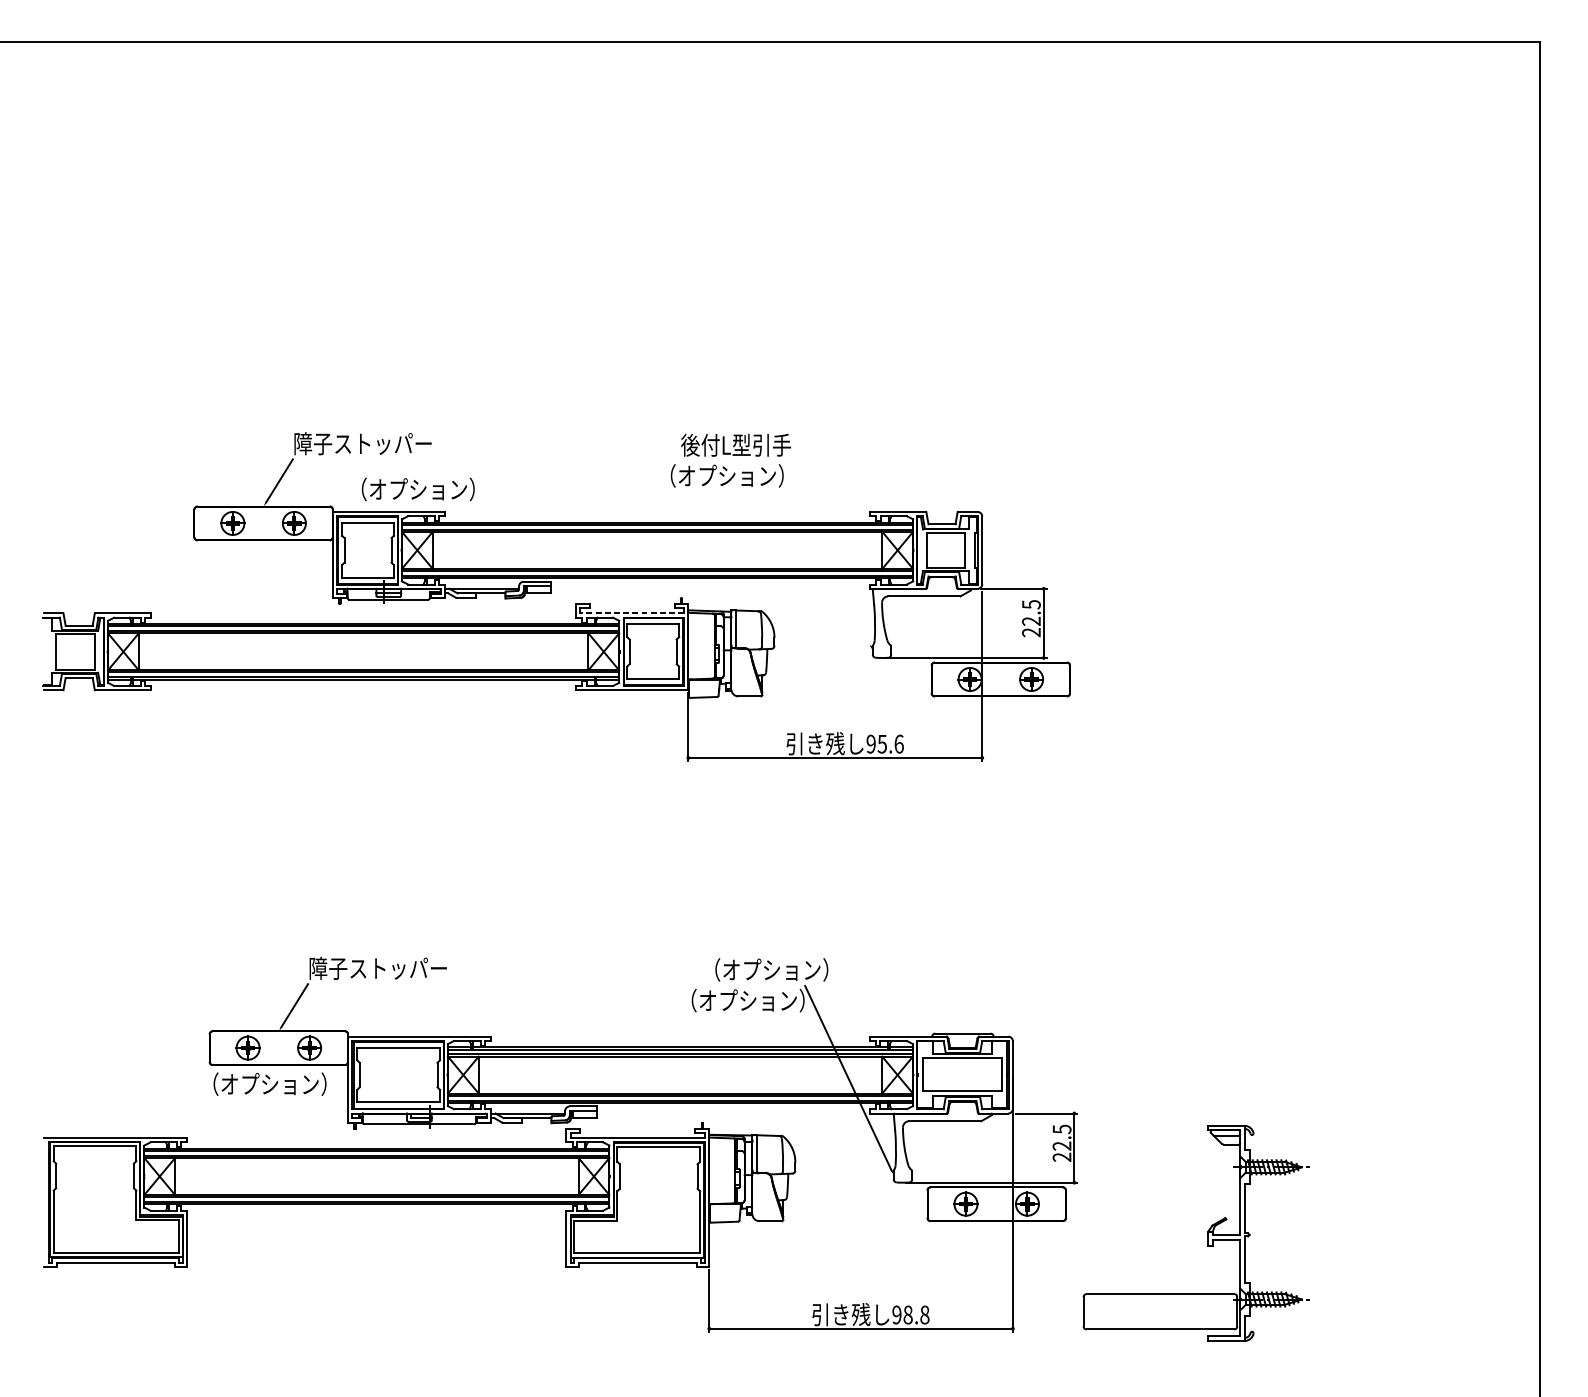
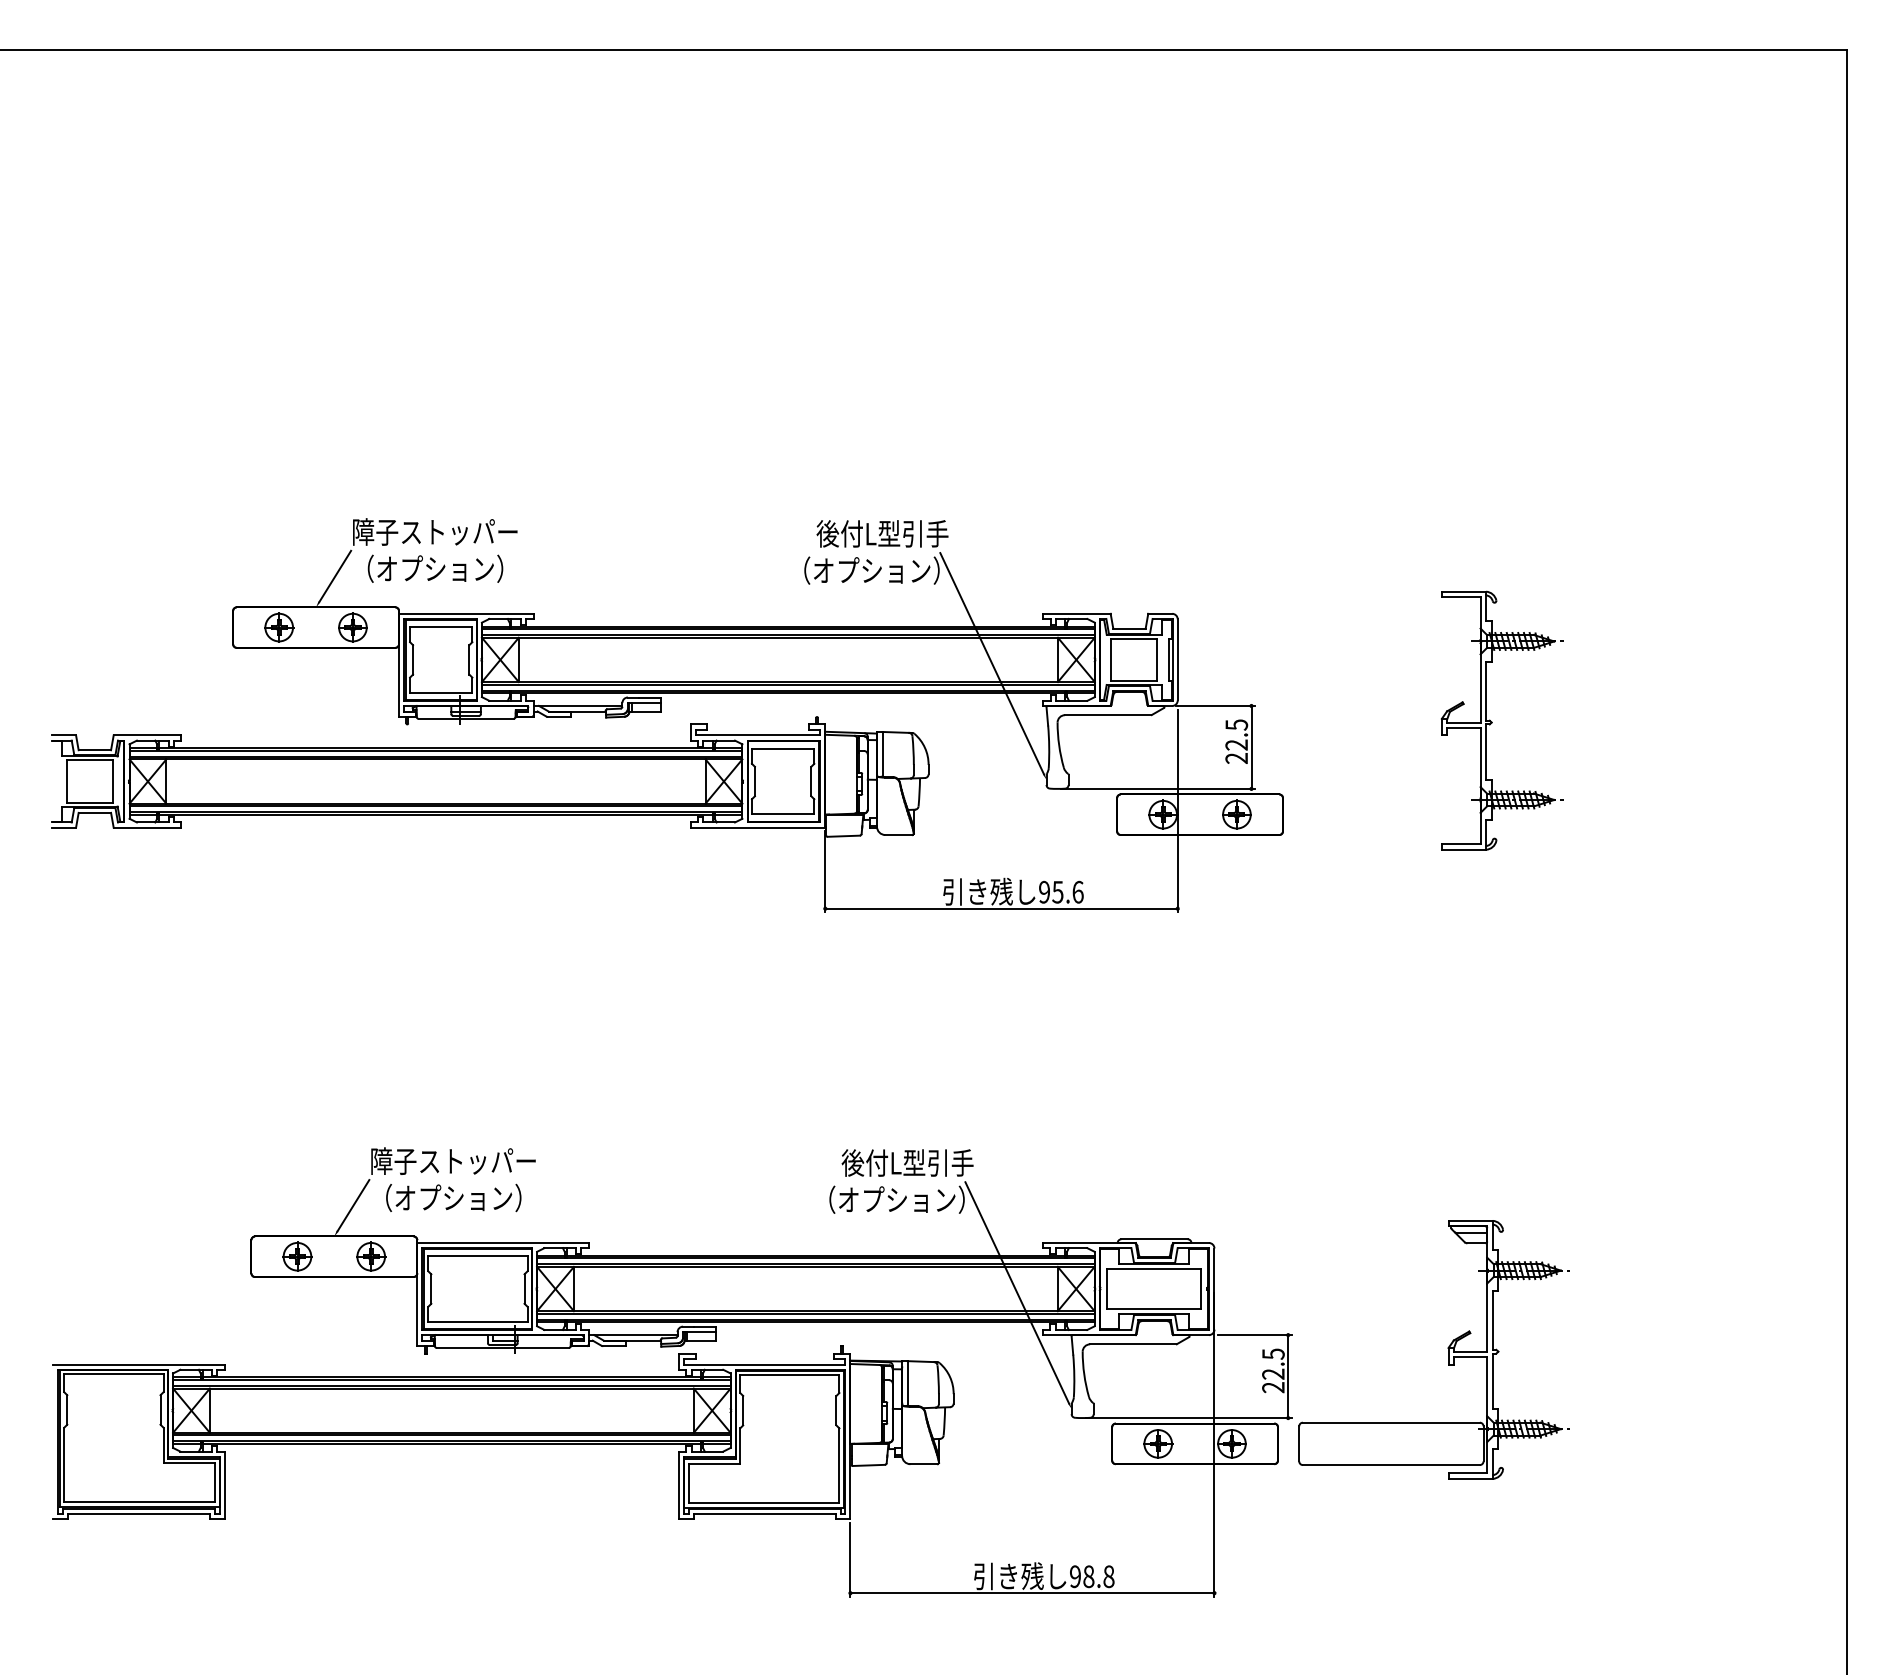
text: (418, 489) -> (435, 568), moved
line: (826, 553) -> (991, 663), added
part: (1244, 601) -> (1492, 721), added
line: (631, 613) -> (757, 735), dashed -> solid
text: (765, 969) -> (917, 1162), （オプション） -> 後付L型引手
text: (269, 1083) -> (453, 1197), moved
part: (1207, 1232) -> (1447, 1348), moved

